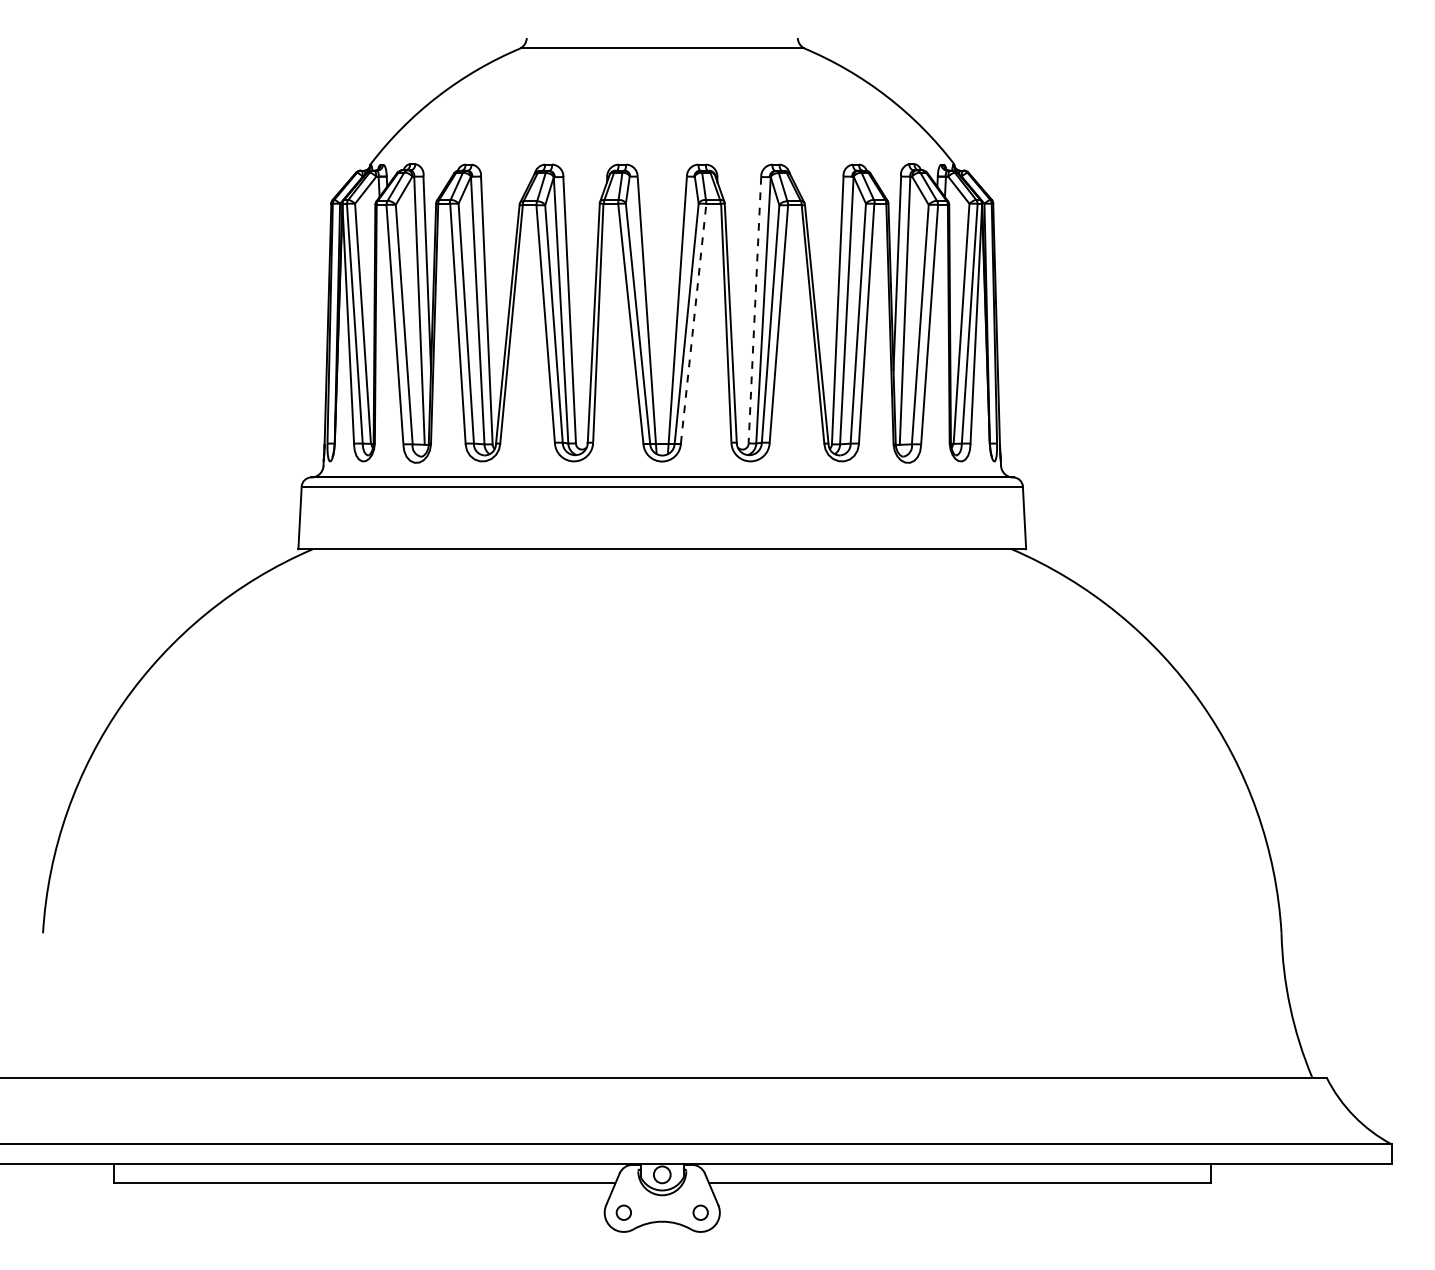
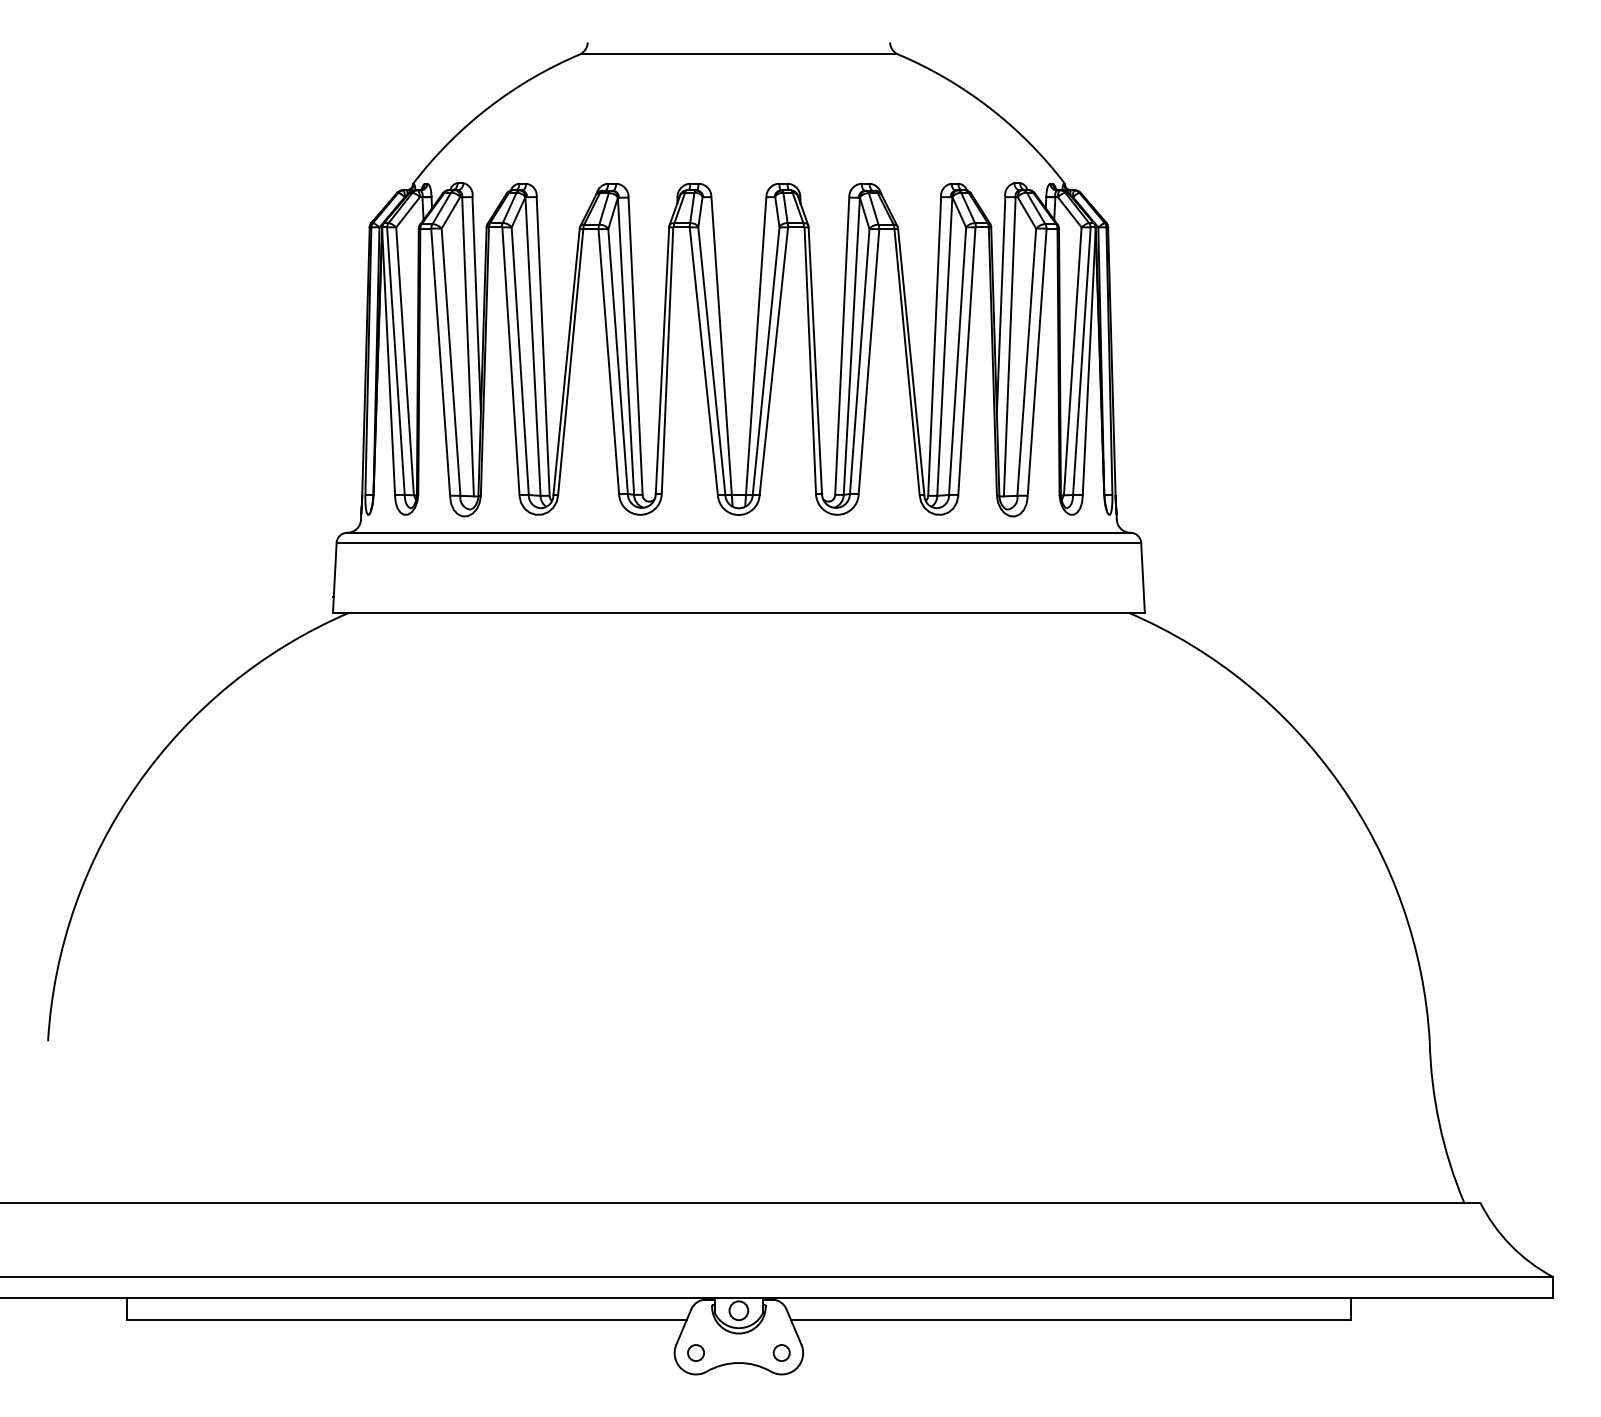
line: (754, 310) -> (841, 346), dashed -> solid
line: (693, 323) -> (773, 360), dashed -> solid

